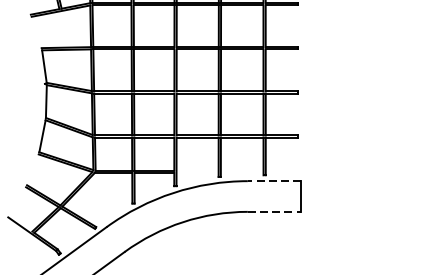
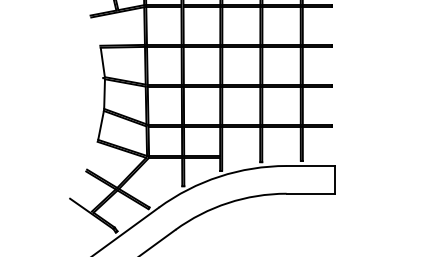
line: (274, 181) -> (310, 166), dashed -> solid
line: (275, 211) -> (311, 193), dashed -> solid

